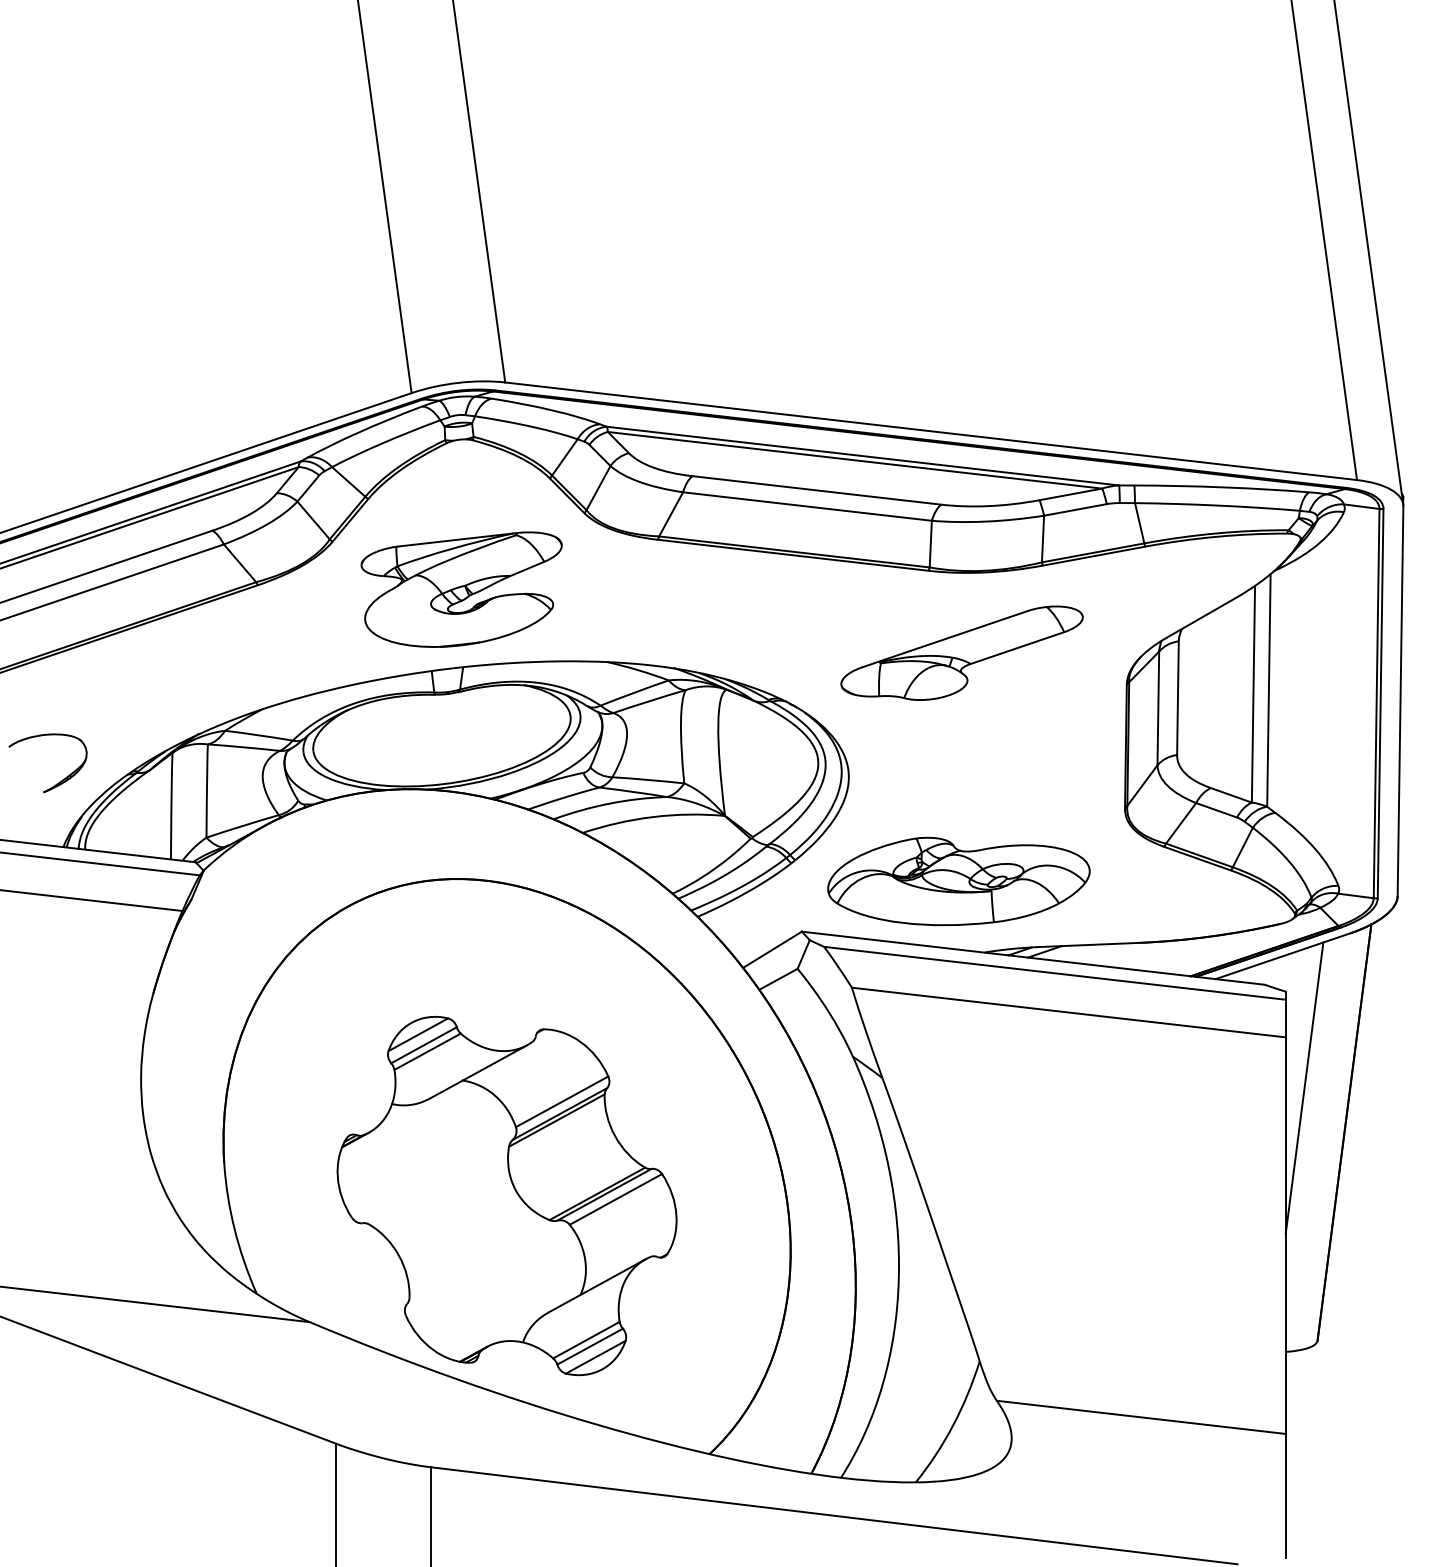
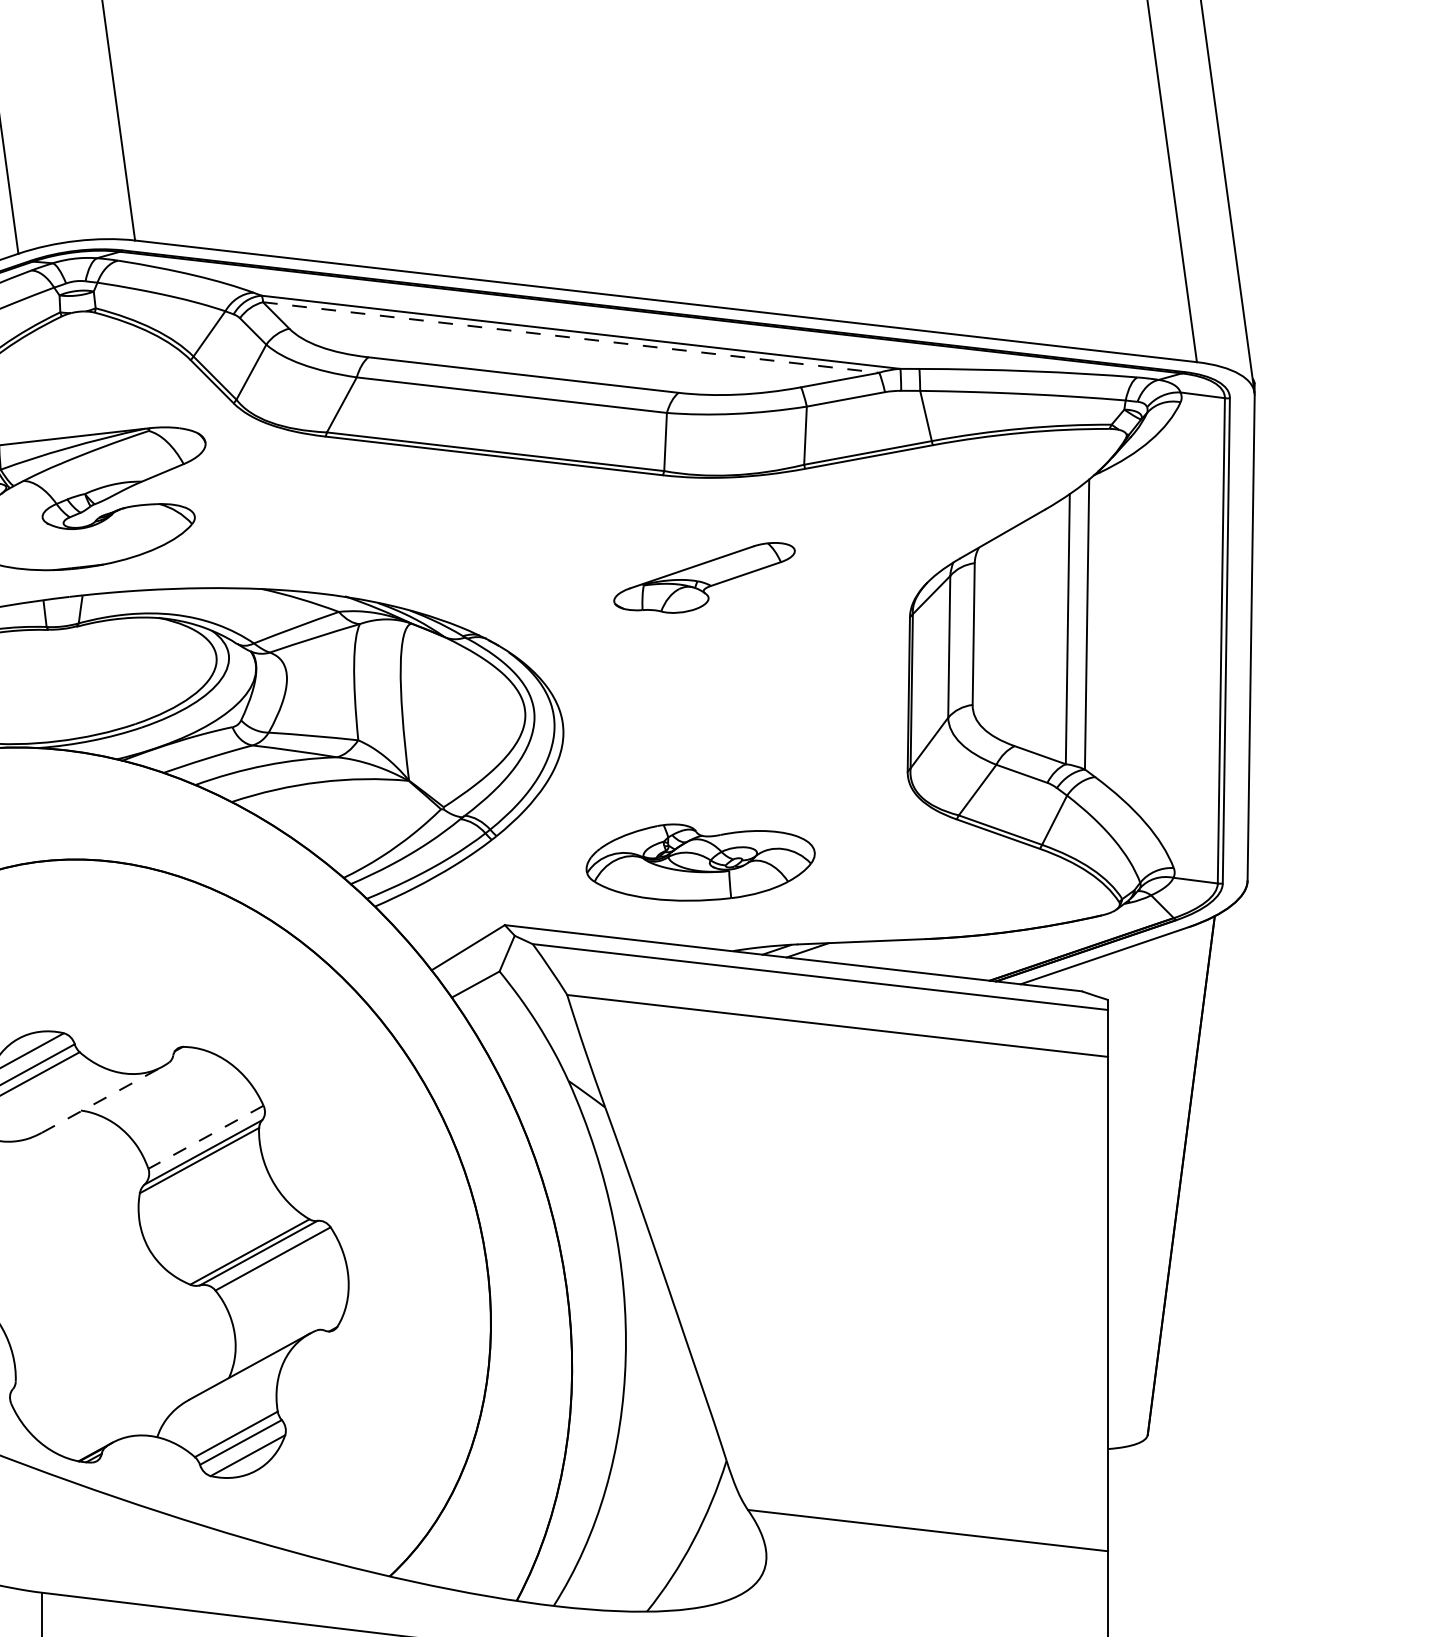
line: (855, 460) -> (571, 337), solid -> dashed
part: (961, 652) -> (703, 577), size x0.6
part: (958, 881) -> (700, 862), size x0.7
line: (479, 1071) -> (103, 1099), solid -> dashed
line: (1304, 1087) -> (1131, 1119), removed
line: (562, 1101) -> (206, 1136), solid -> dashed

